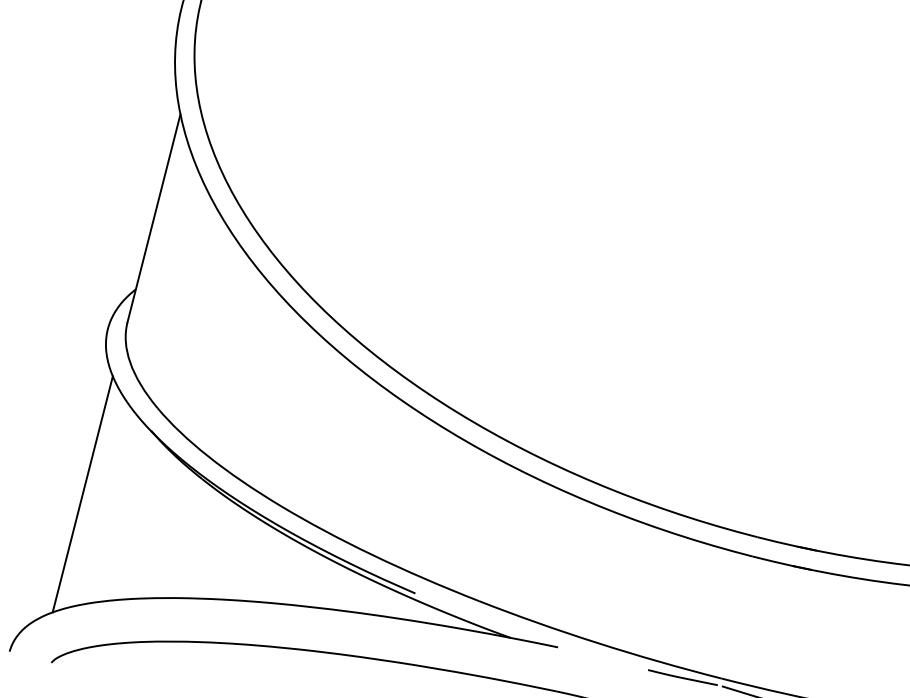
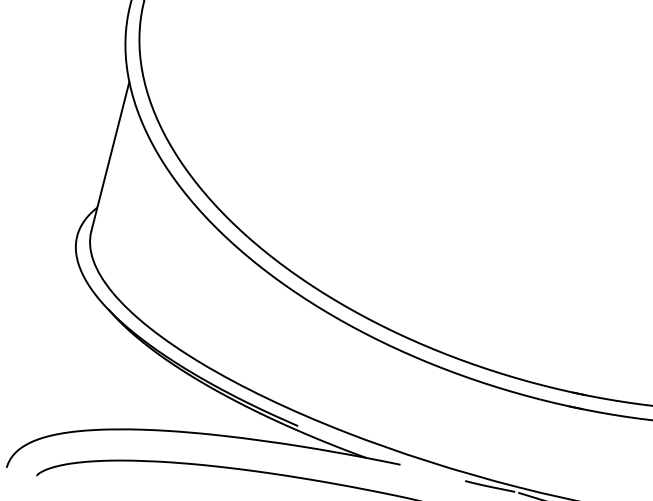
line: (82, 494) -> (59, 354), removed

